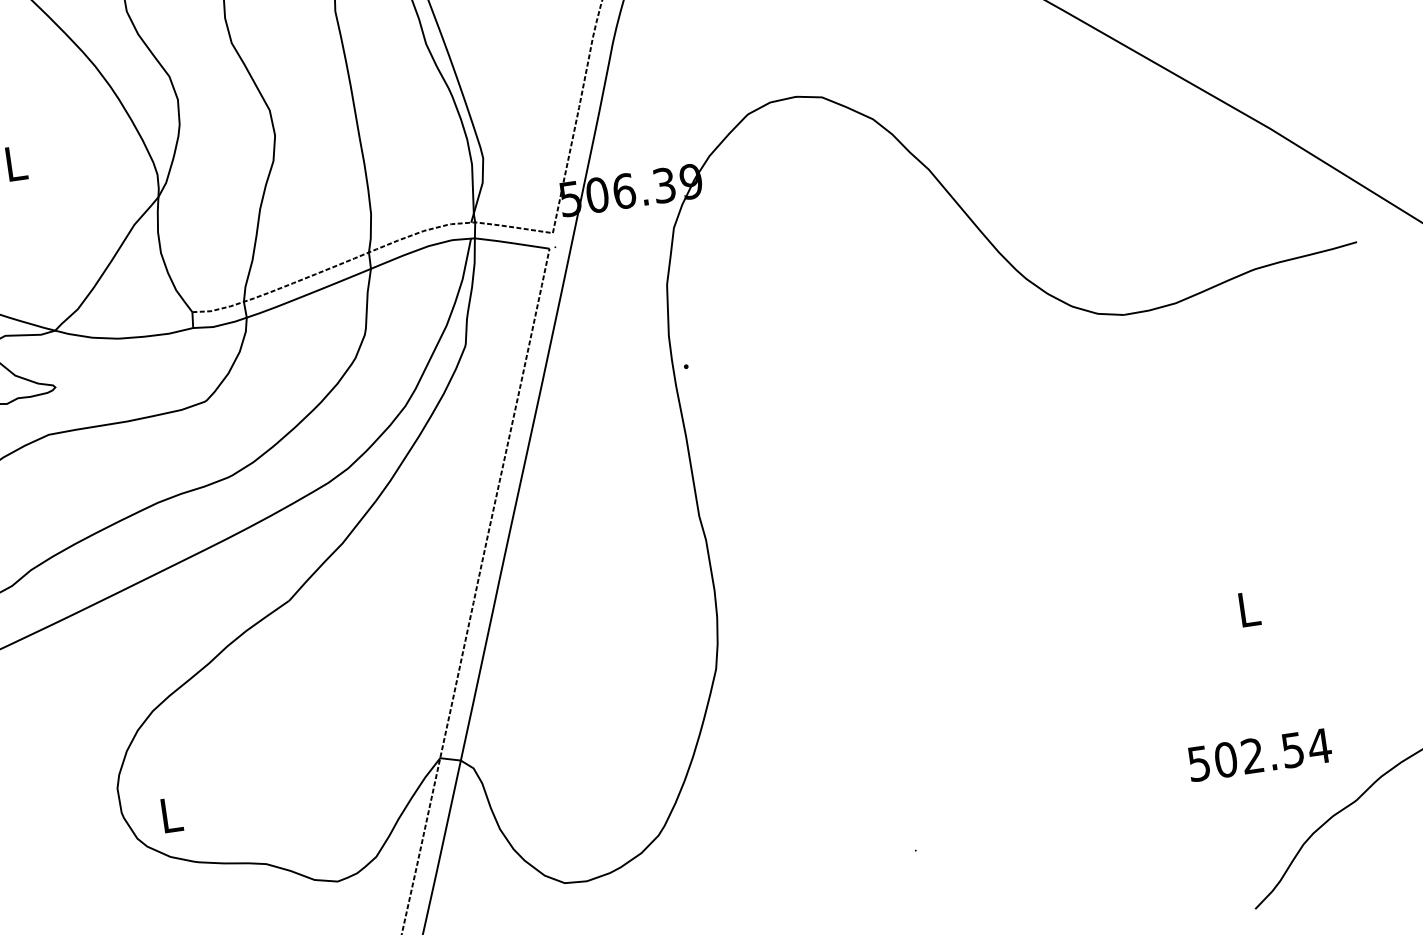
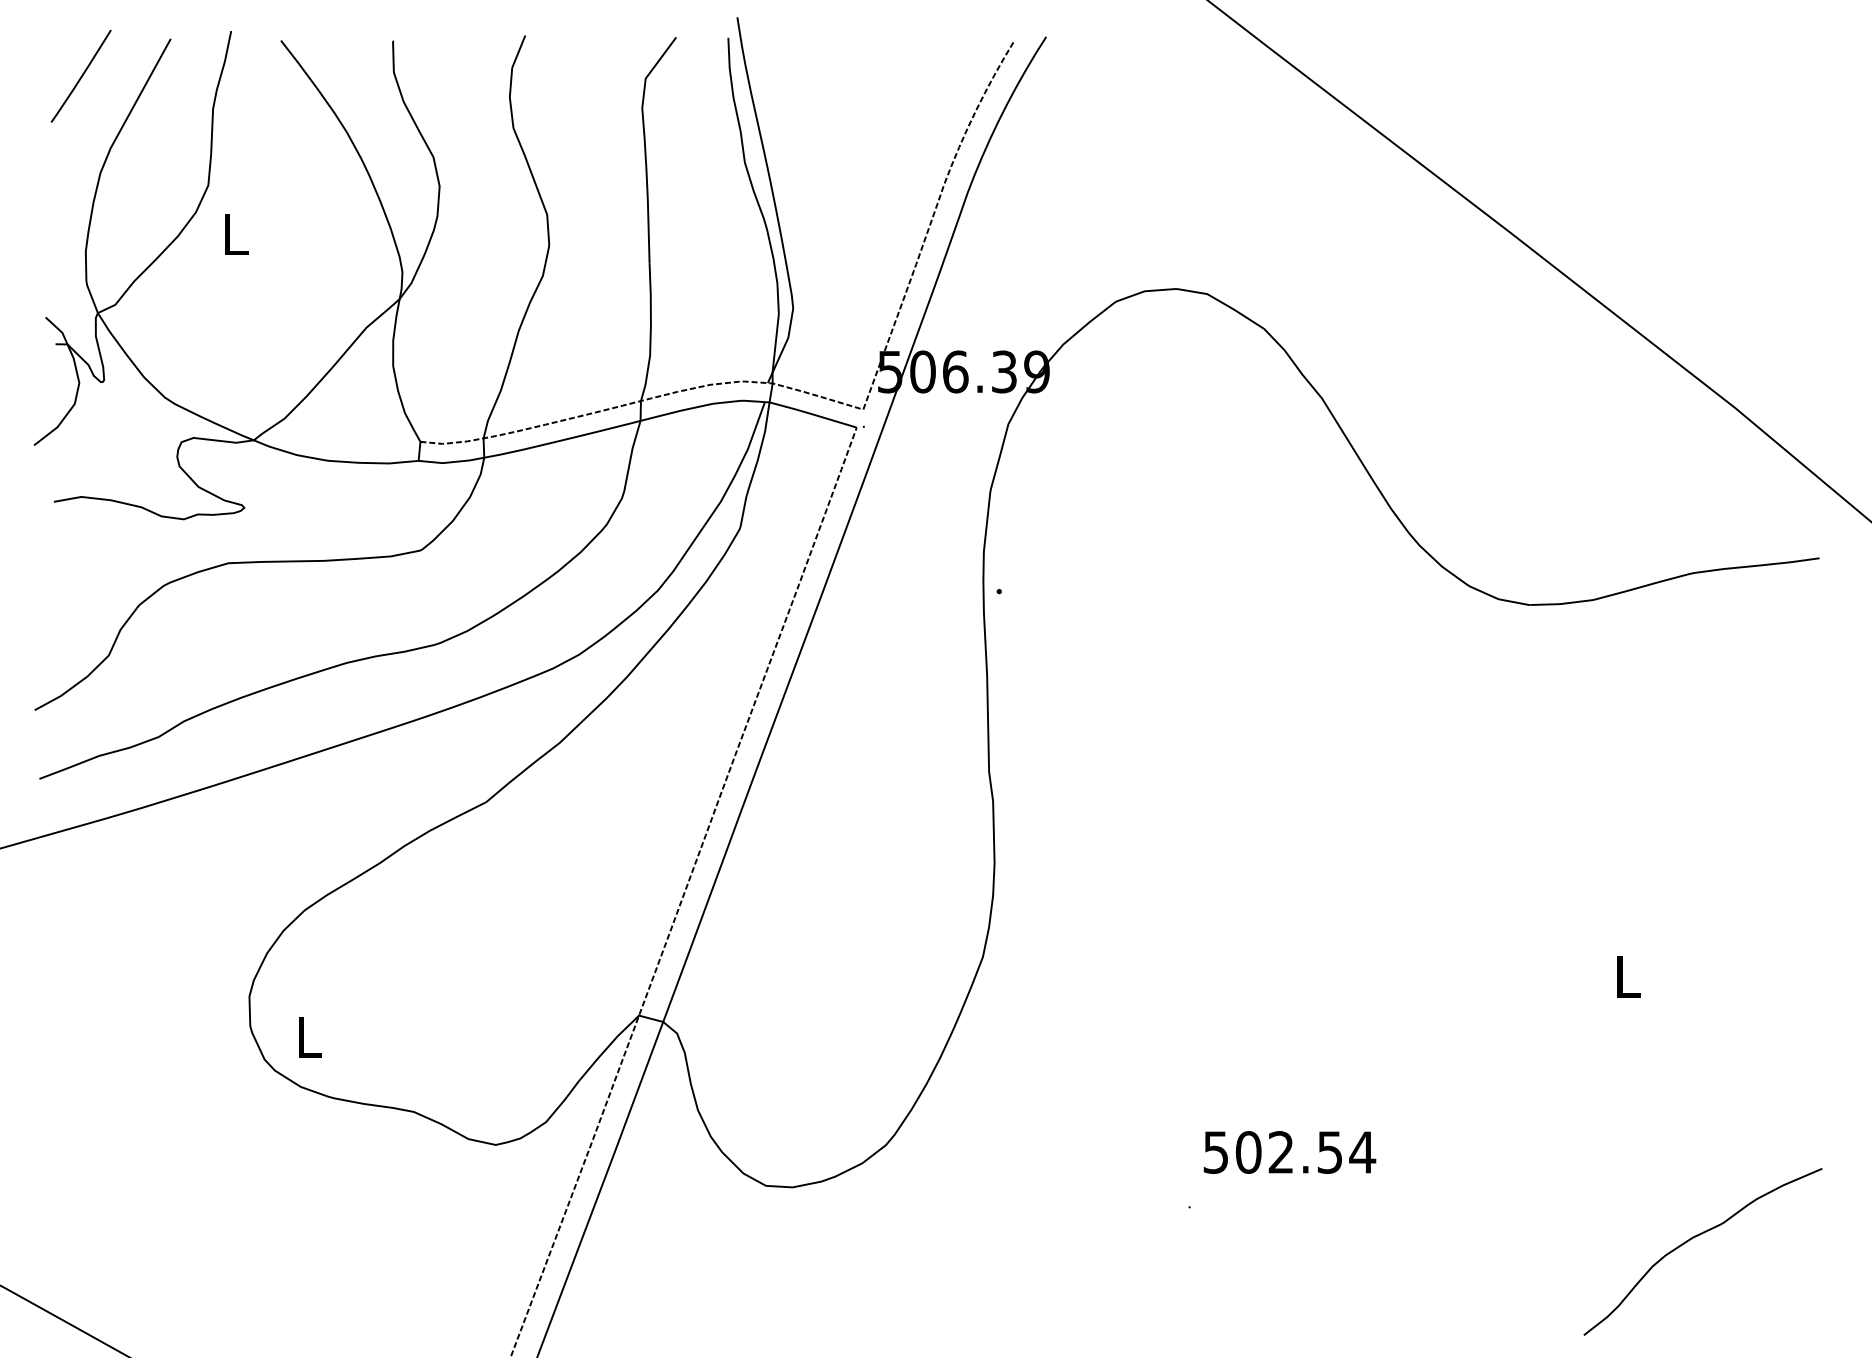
text: (1259, 755) -> (1289, 1152), moved

